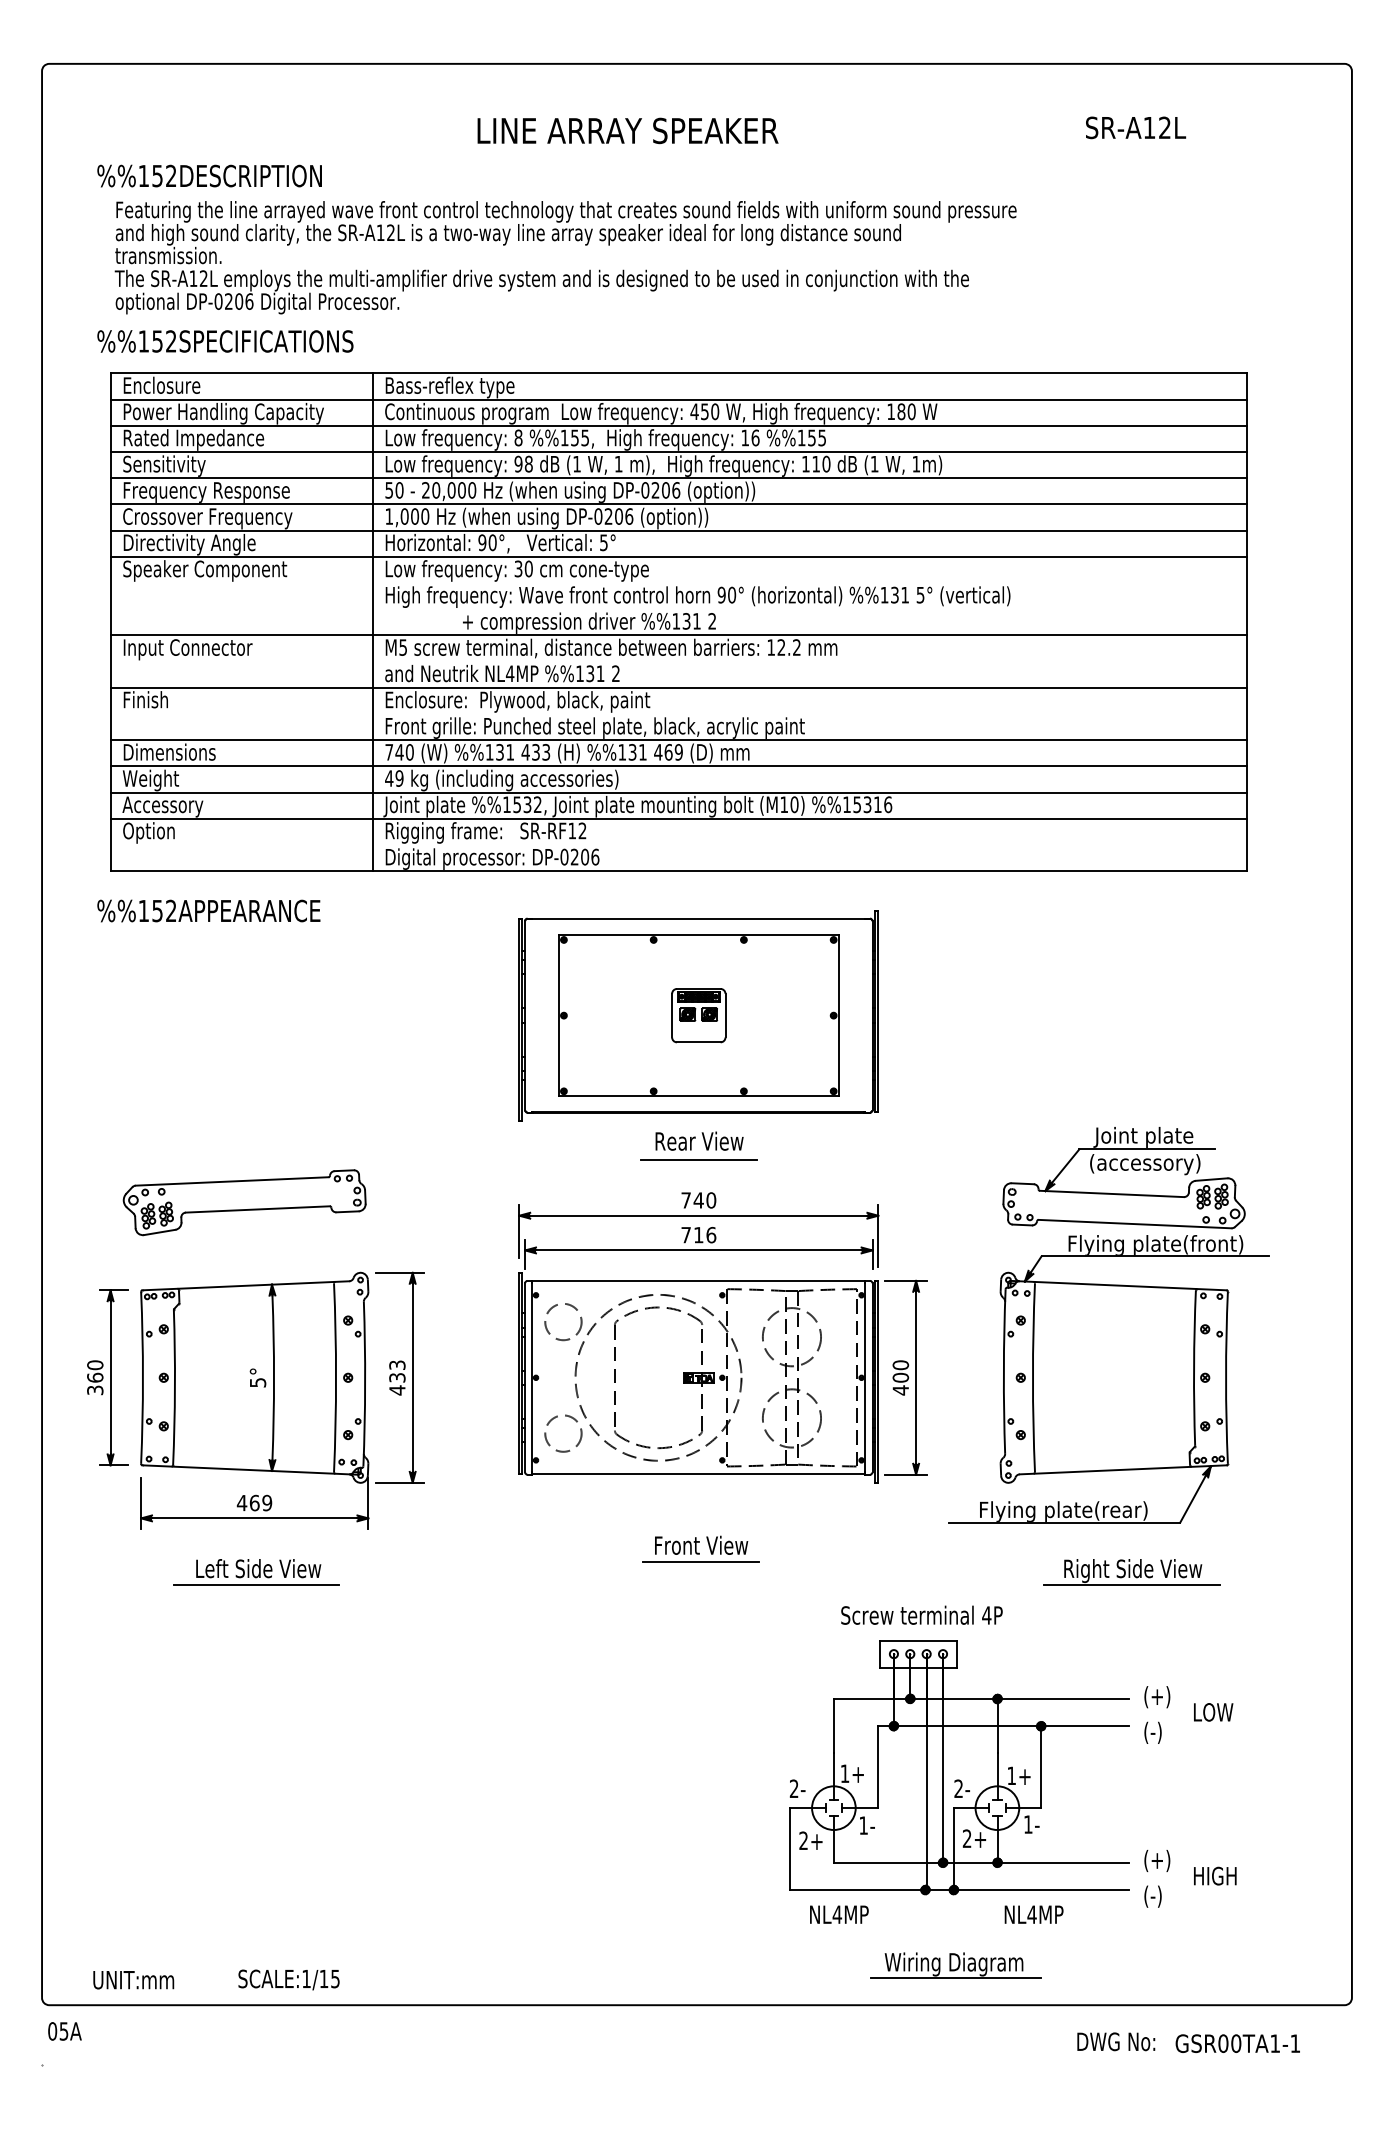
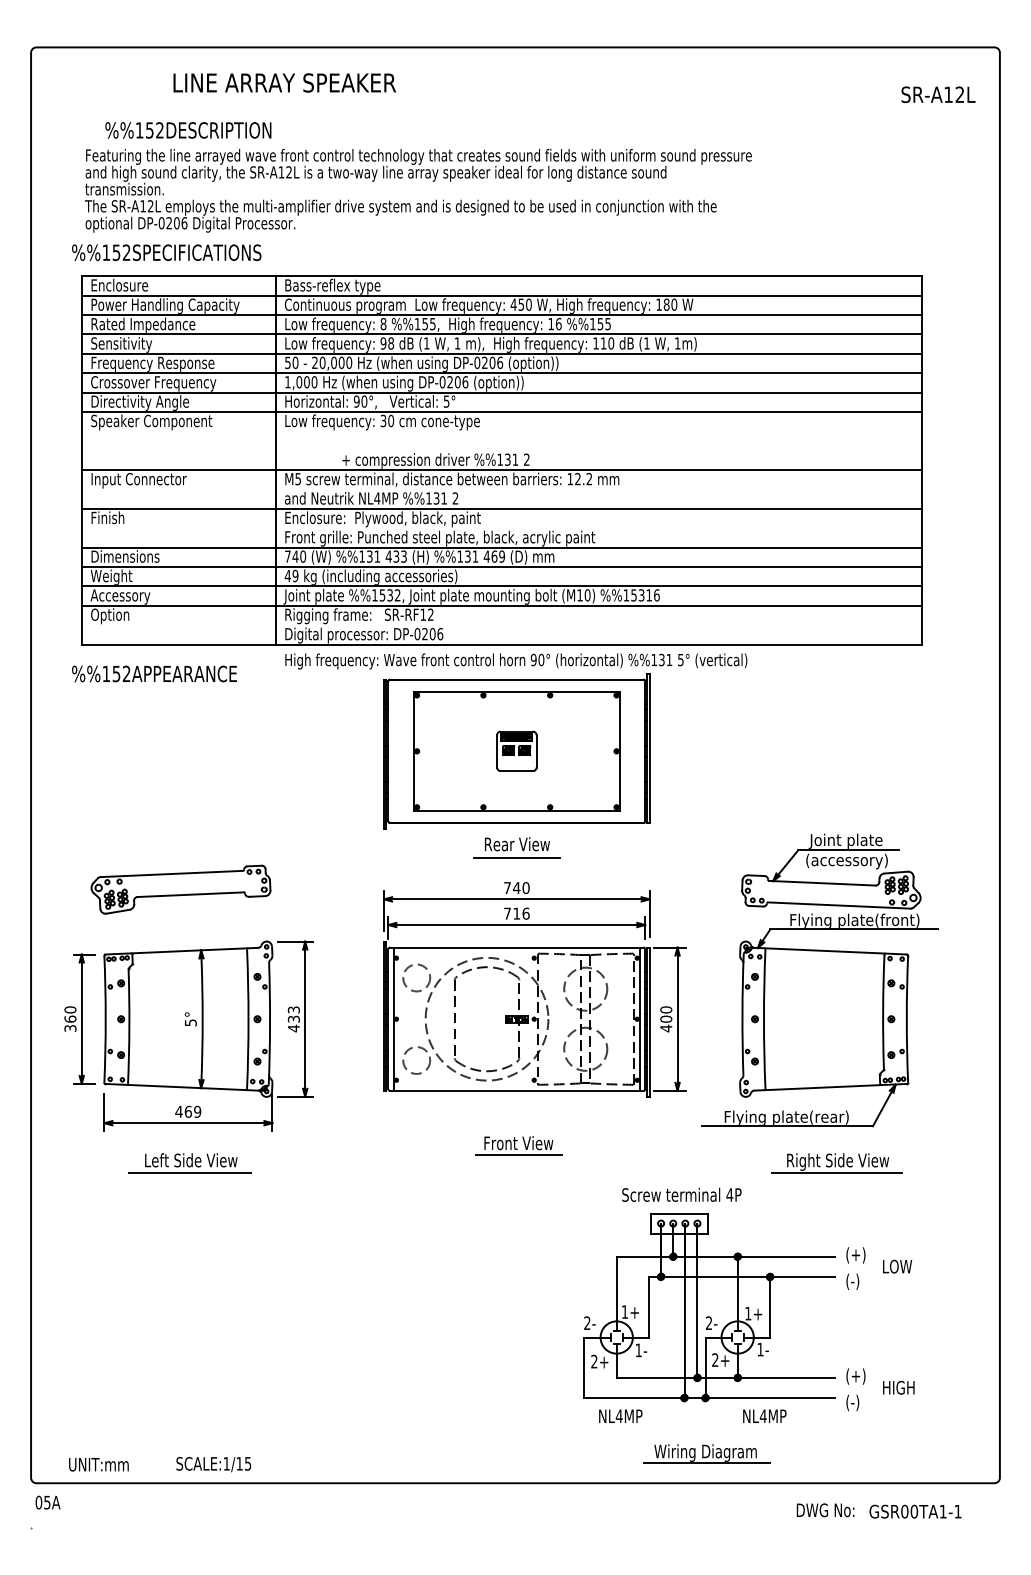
text: (1136, 127) -> (938, 94), moved
text: (627, 130) -> (284, 82), moved
text: (209, 175) -> (188, 129), moved
text: (697, 596) -> (515, 661), moved

